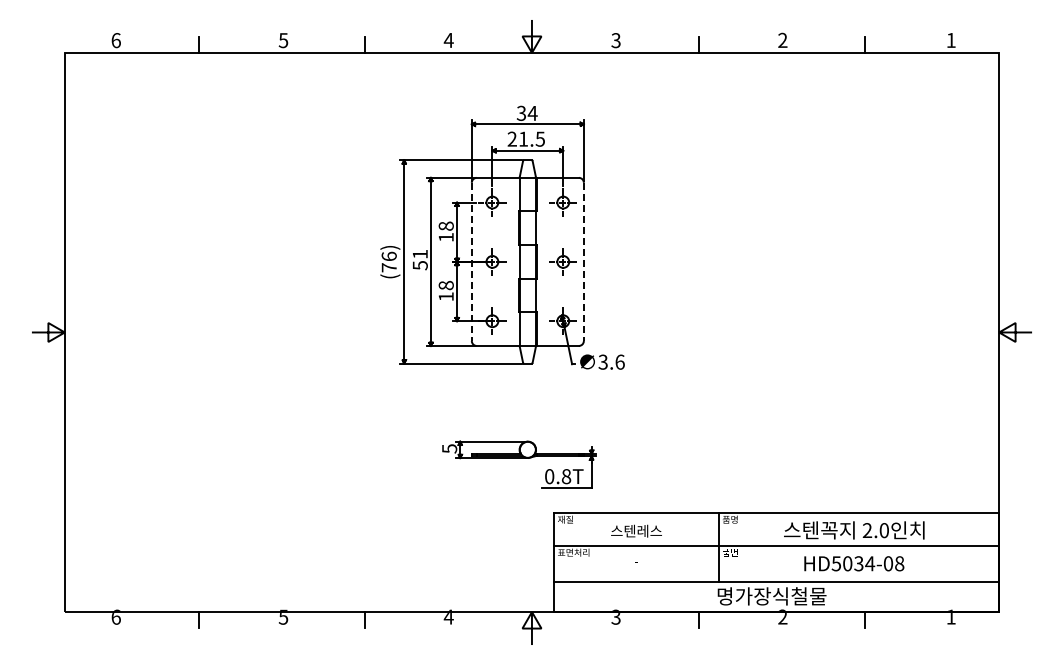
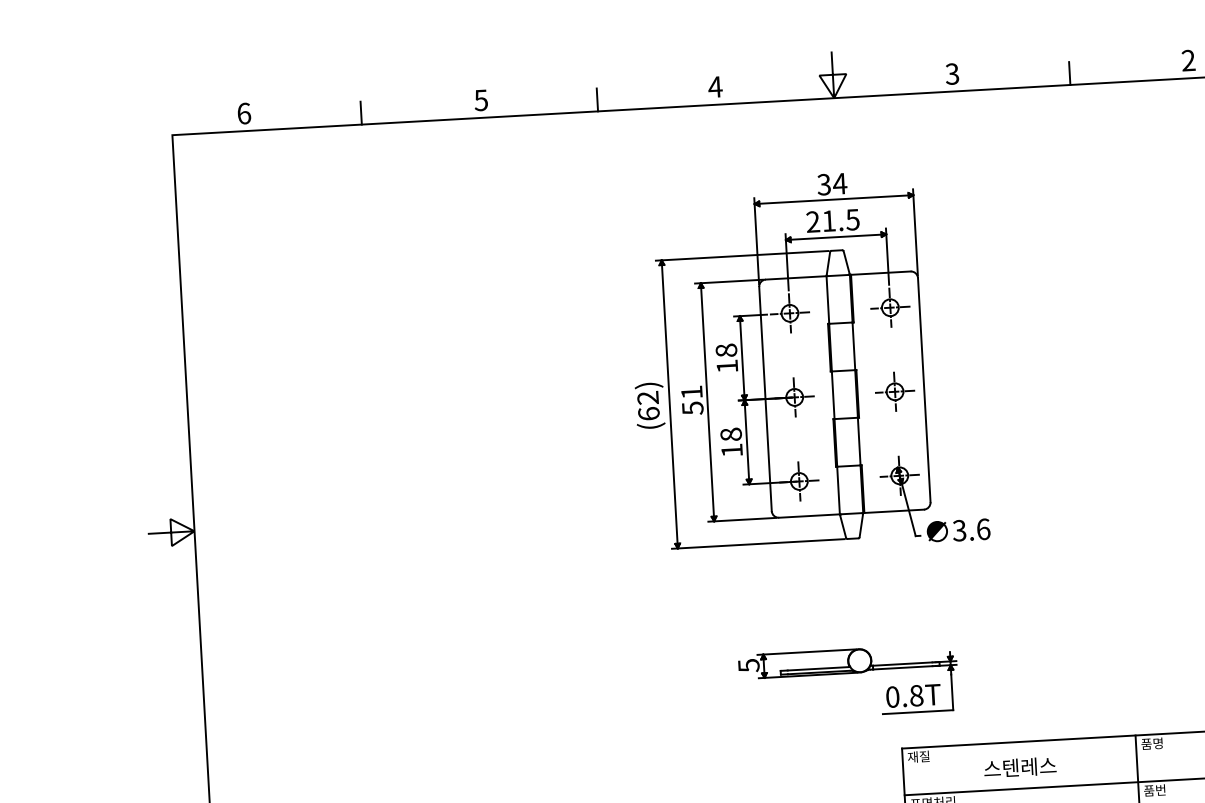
text: (388, 261) -> (647, 405), (76) -> (62)
line: (471, 262) -> (765, 399), dashed -> solid
line: (583, 262) -> (923, 391), dashed -> solid

